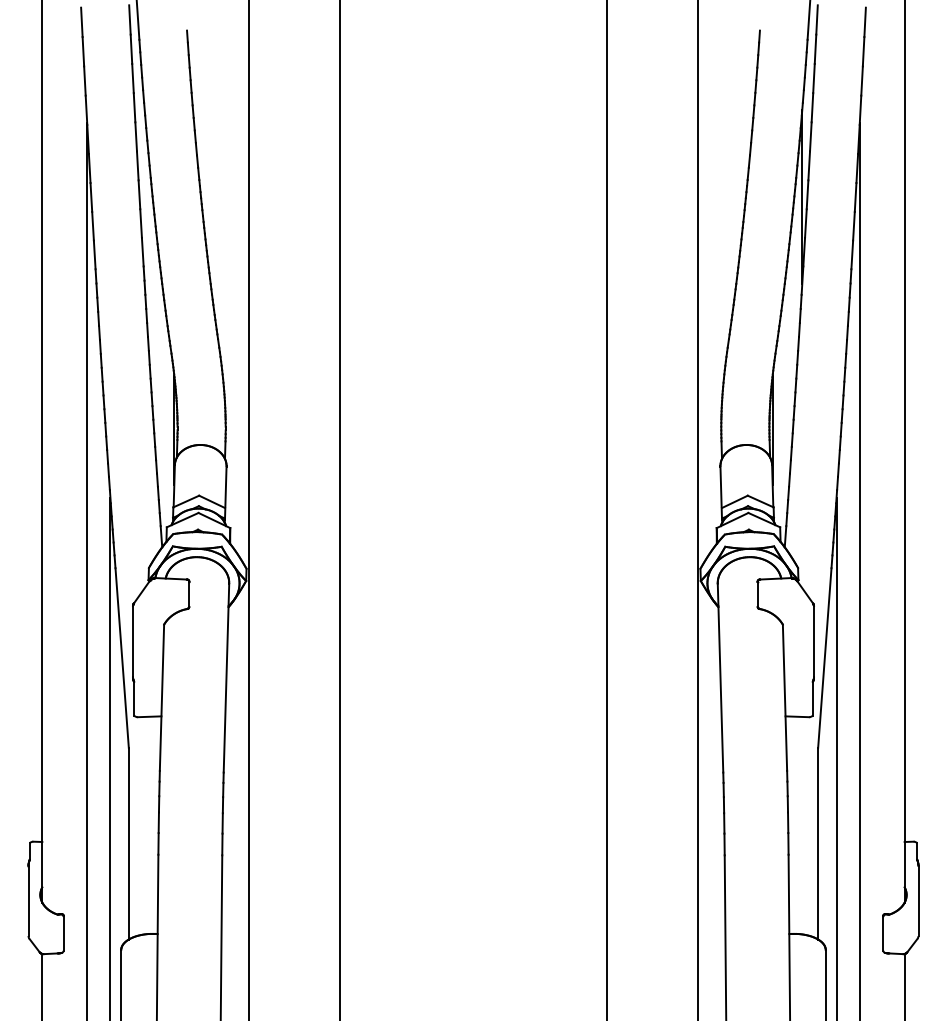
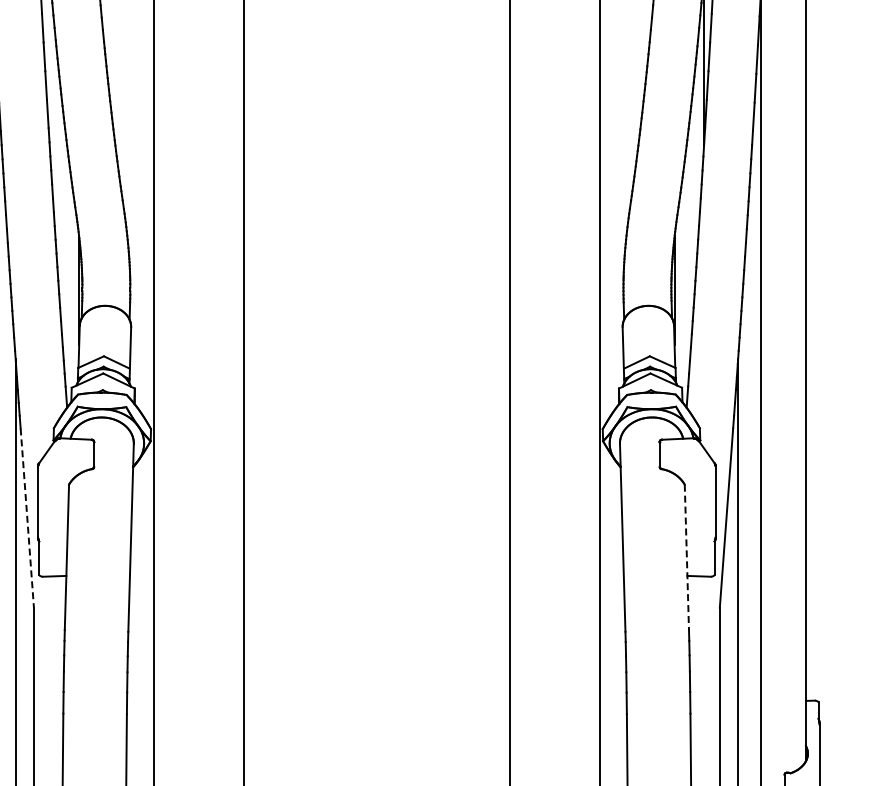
line: (122, 658) -> (27, 518), solid -> dashed
line: (785, 698) -> (687, 558), solid -> dashed

